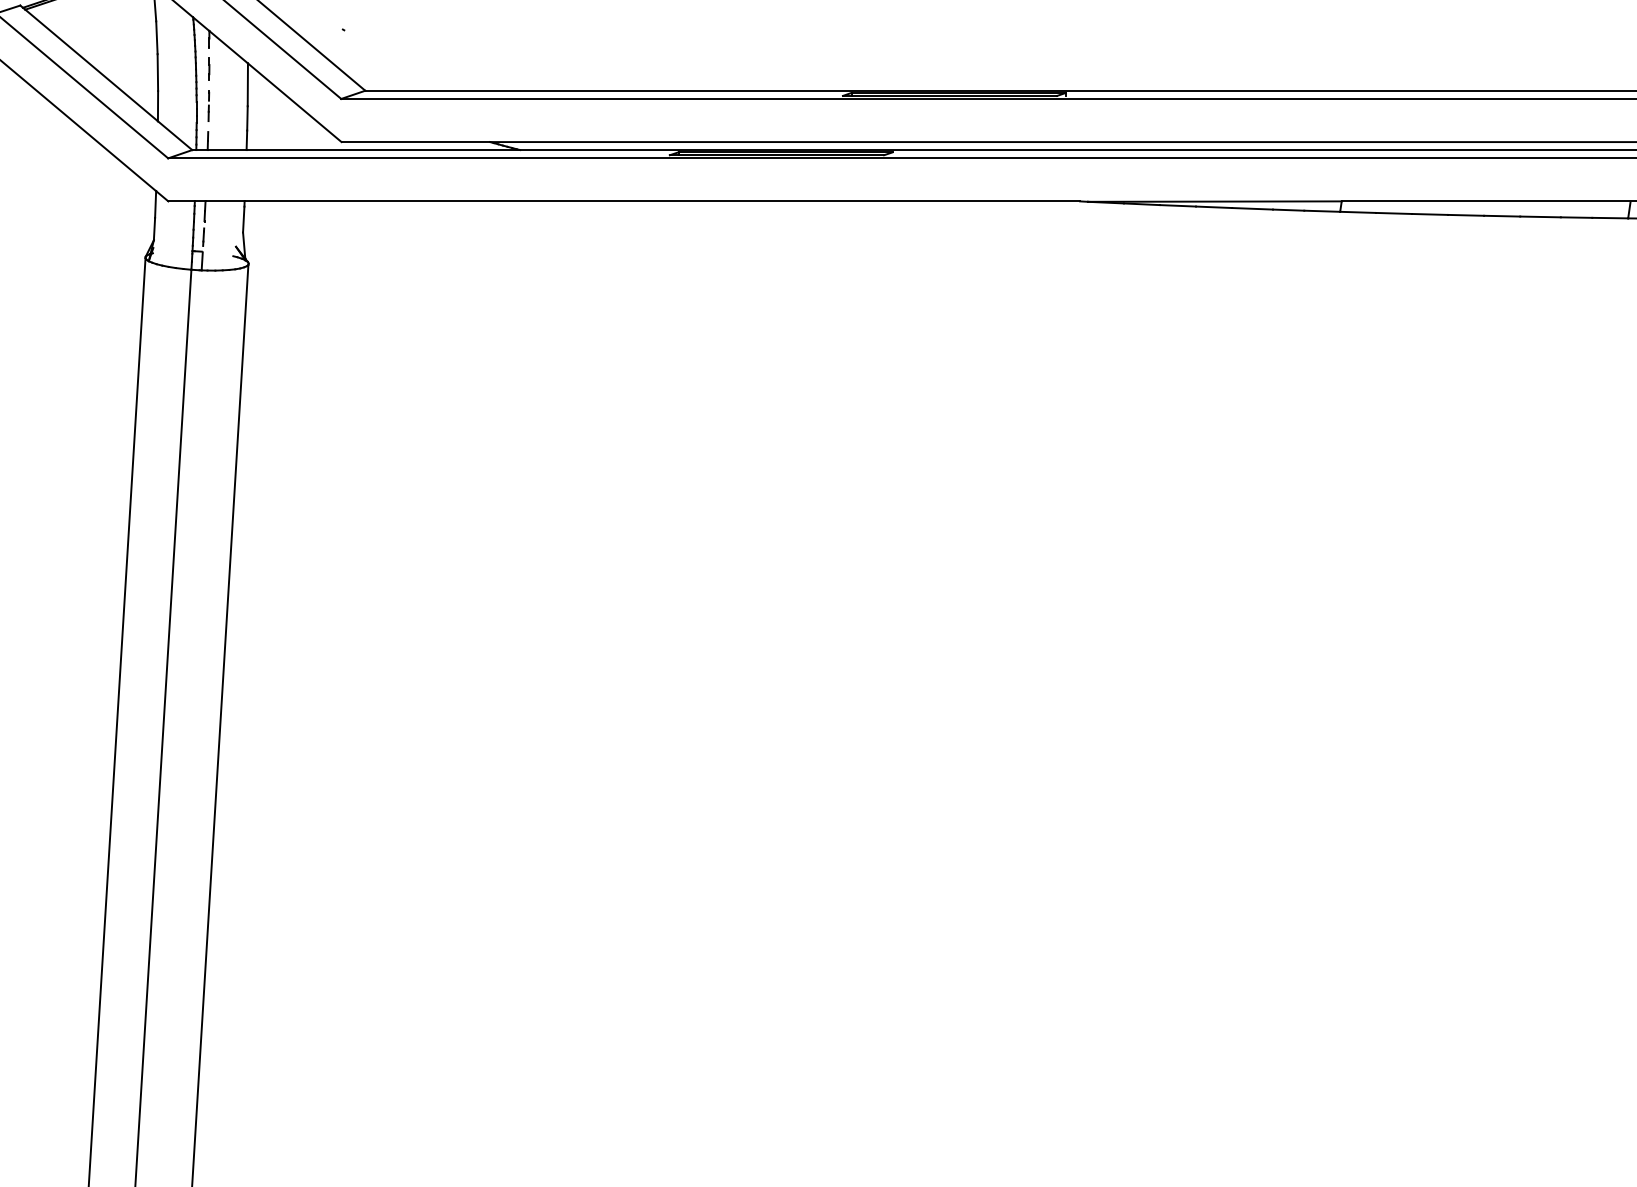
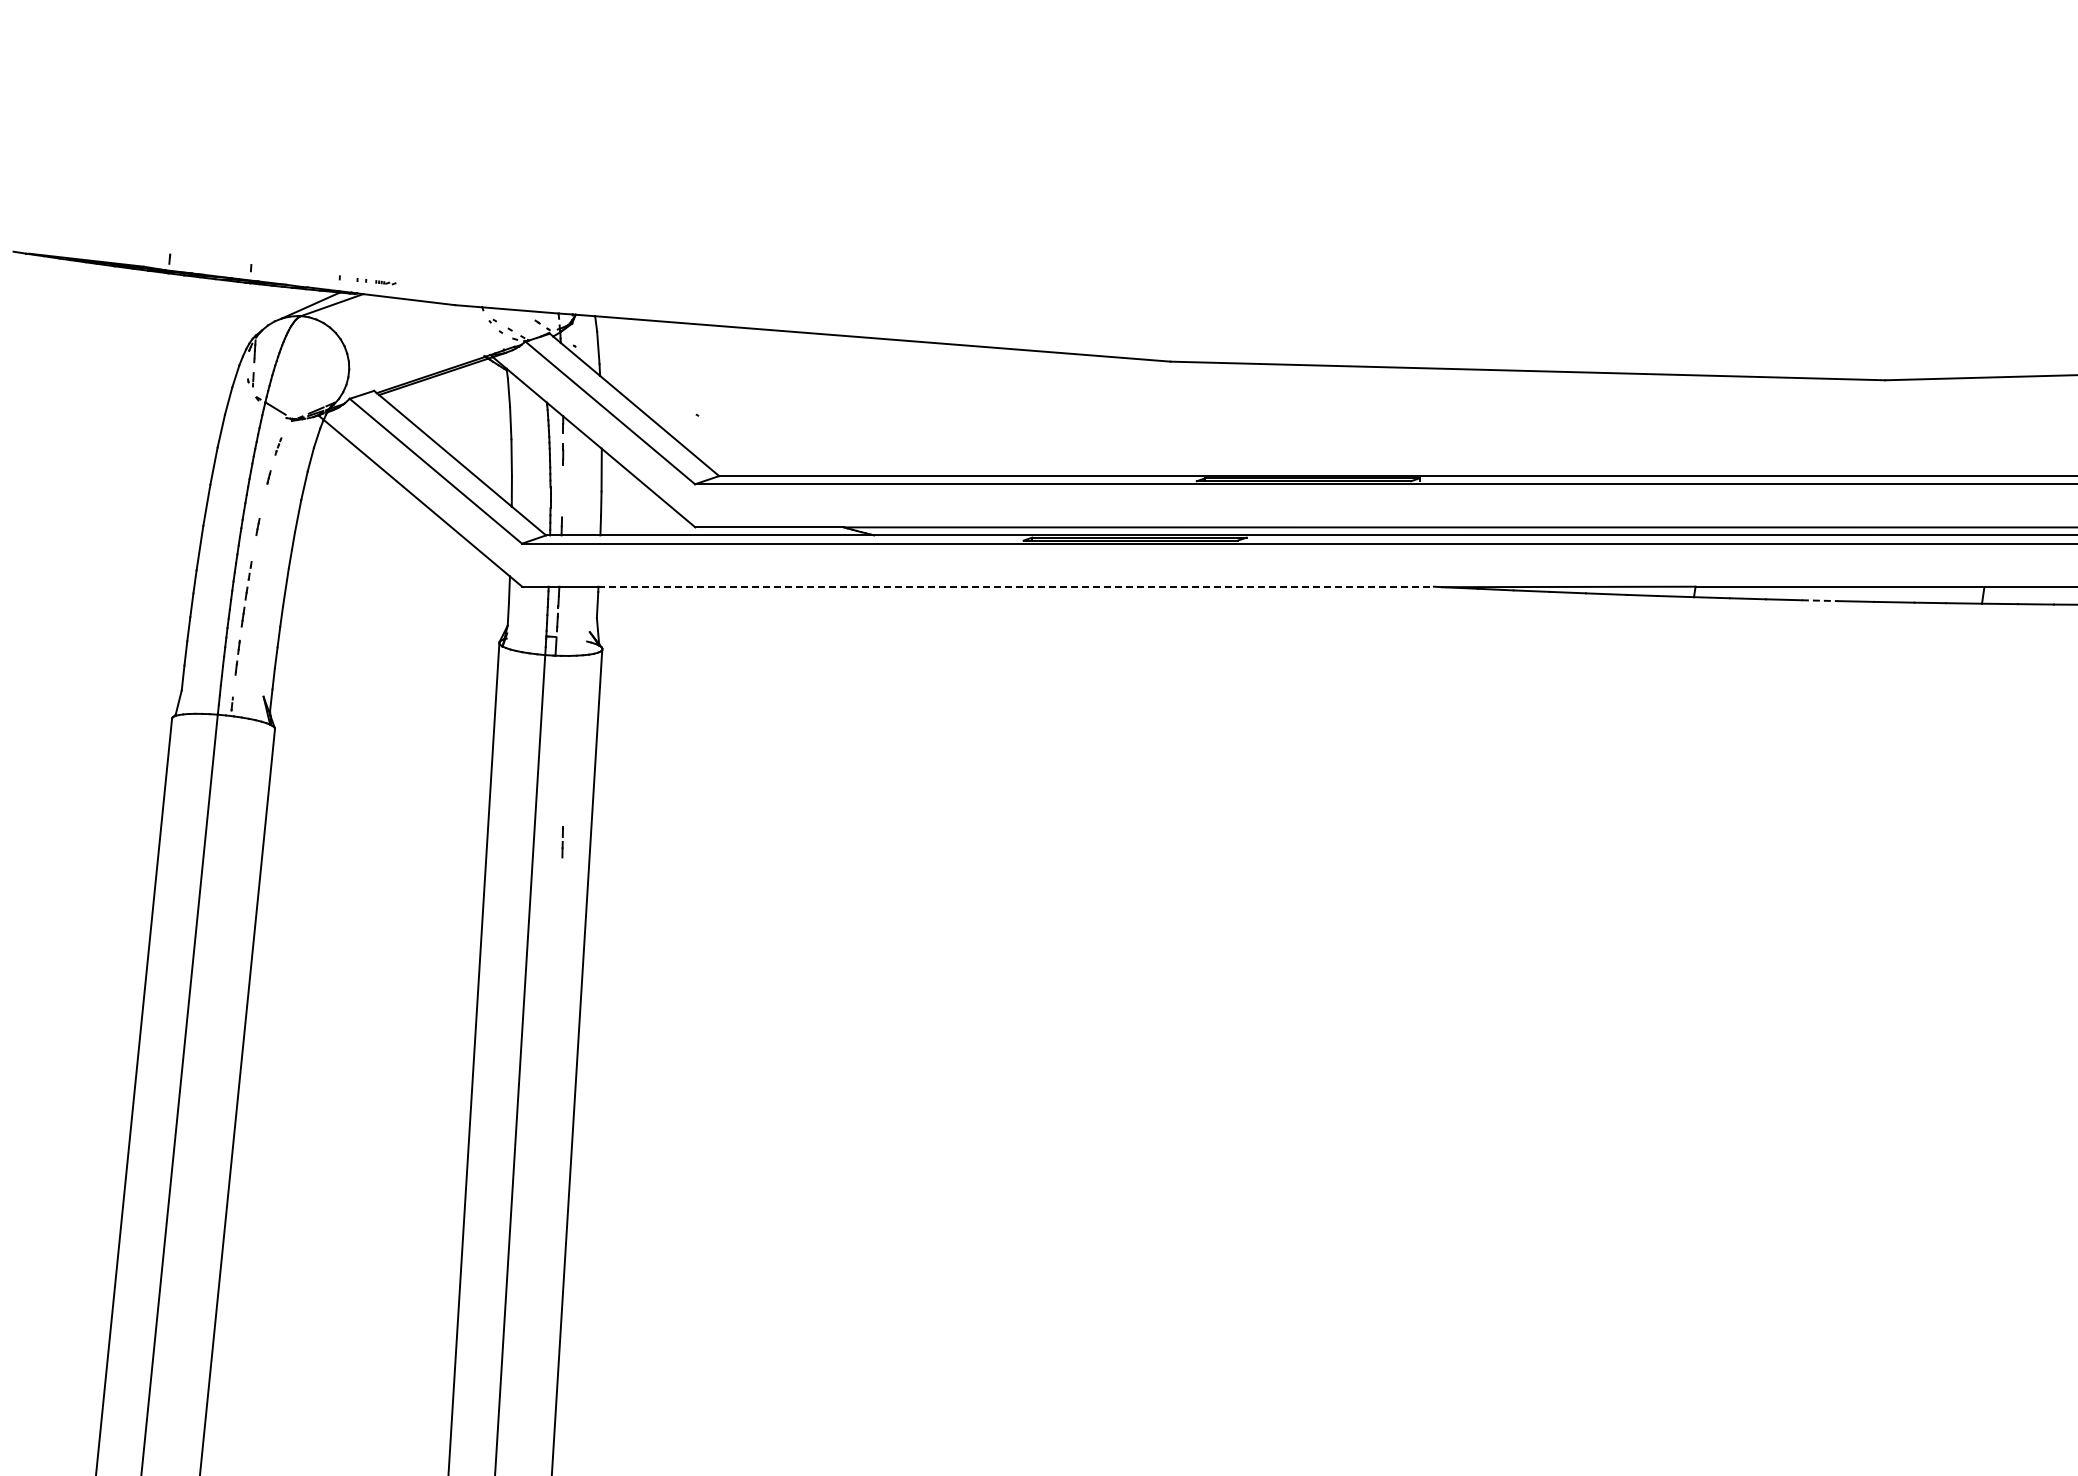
line: (208, 106) -> (562, 842), moved
line: (662, 201) -> (1016, 586), solid -> dashed
line: (1466, 215) -> (1820, 600), solid -> dashed

